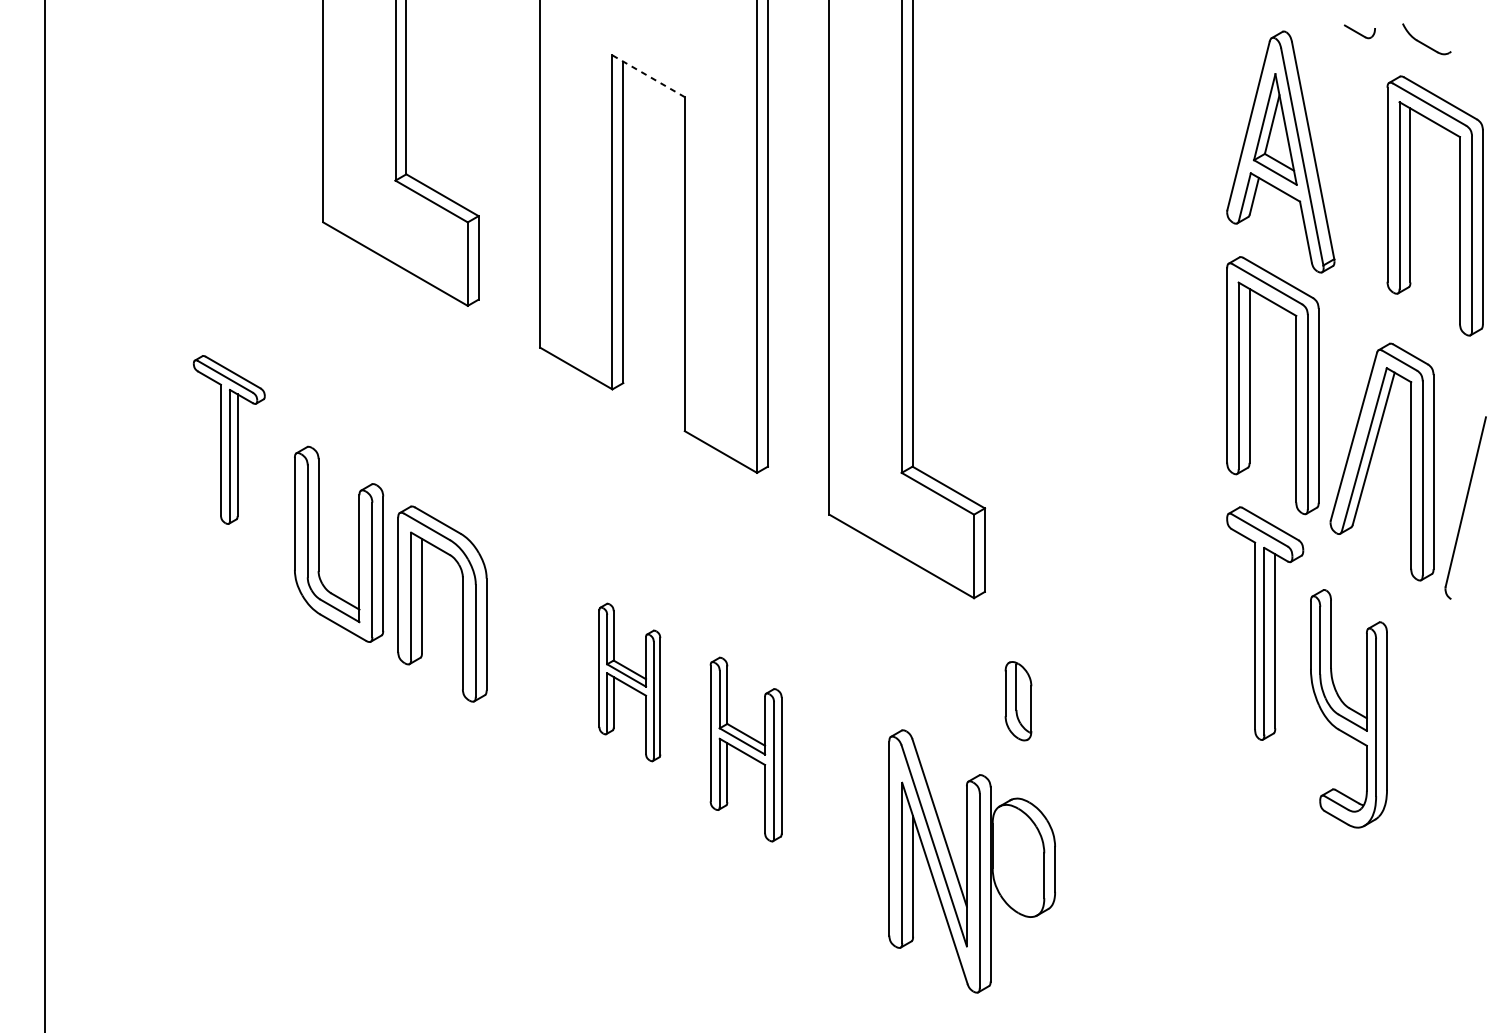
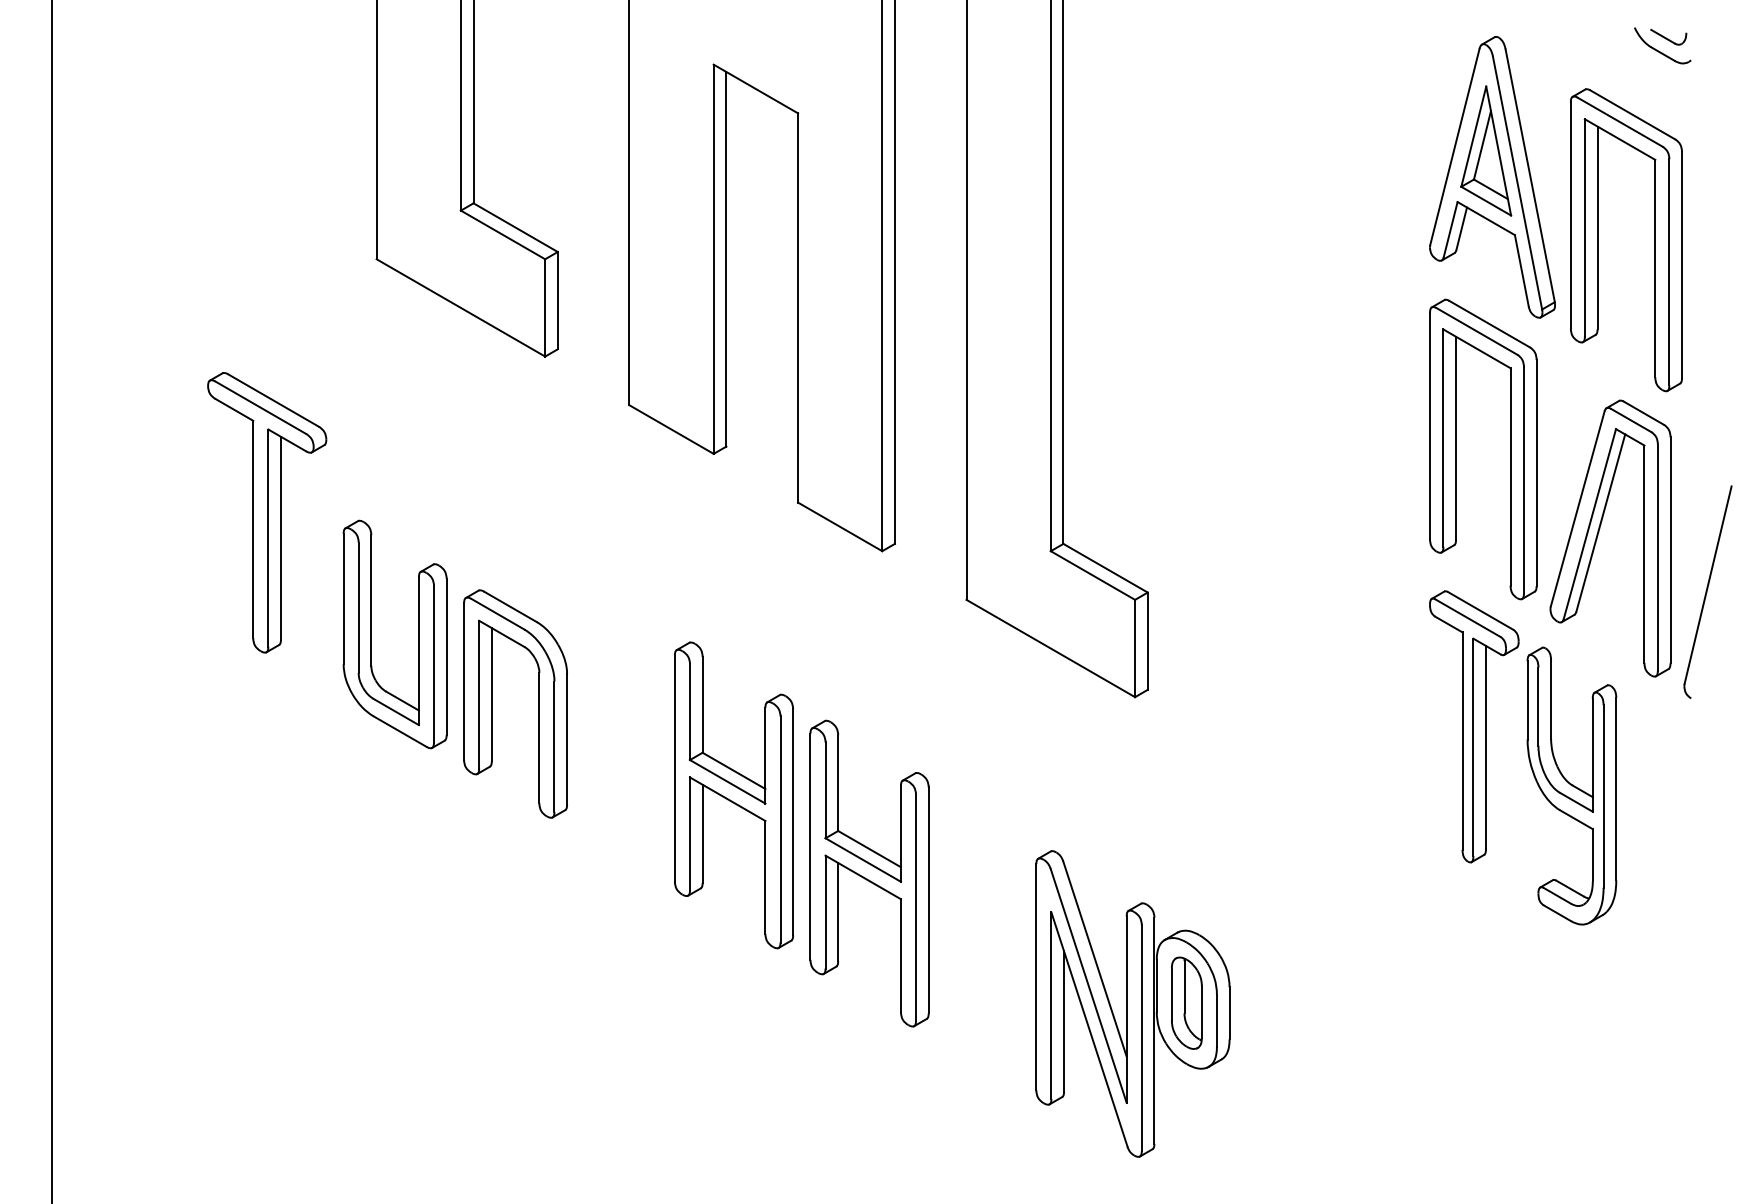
part: (1359, 32) -> (1668, 37), moved
line: (648, 76) -> (755, 89), dashed -> solid
part: (1411, 206) -> (1598, 240), moved
part: (229, 439) -> (267, 512), size x1.43
part: (629, 682) -> (733, 795), size x1.67
part: (1018, 700) -> (1186, 1002), moved
part: (1348, 708) -> (1571, 785), moved
part: (746, 749) -> (869, 873), size x1.43

